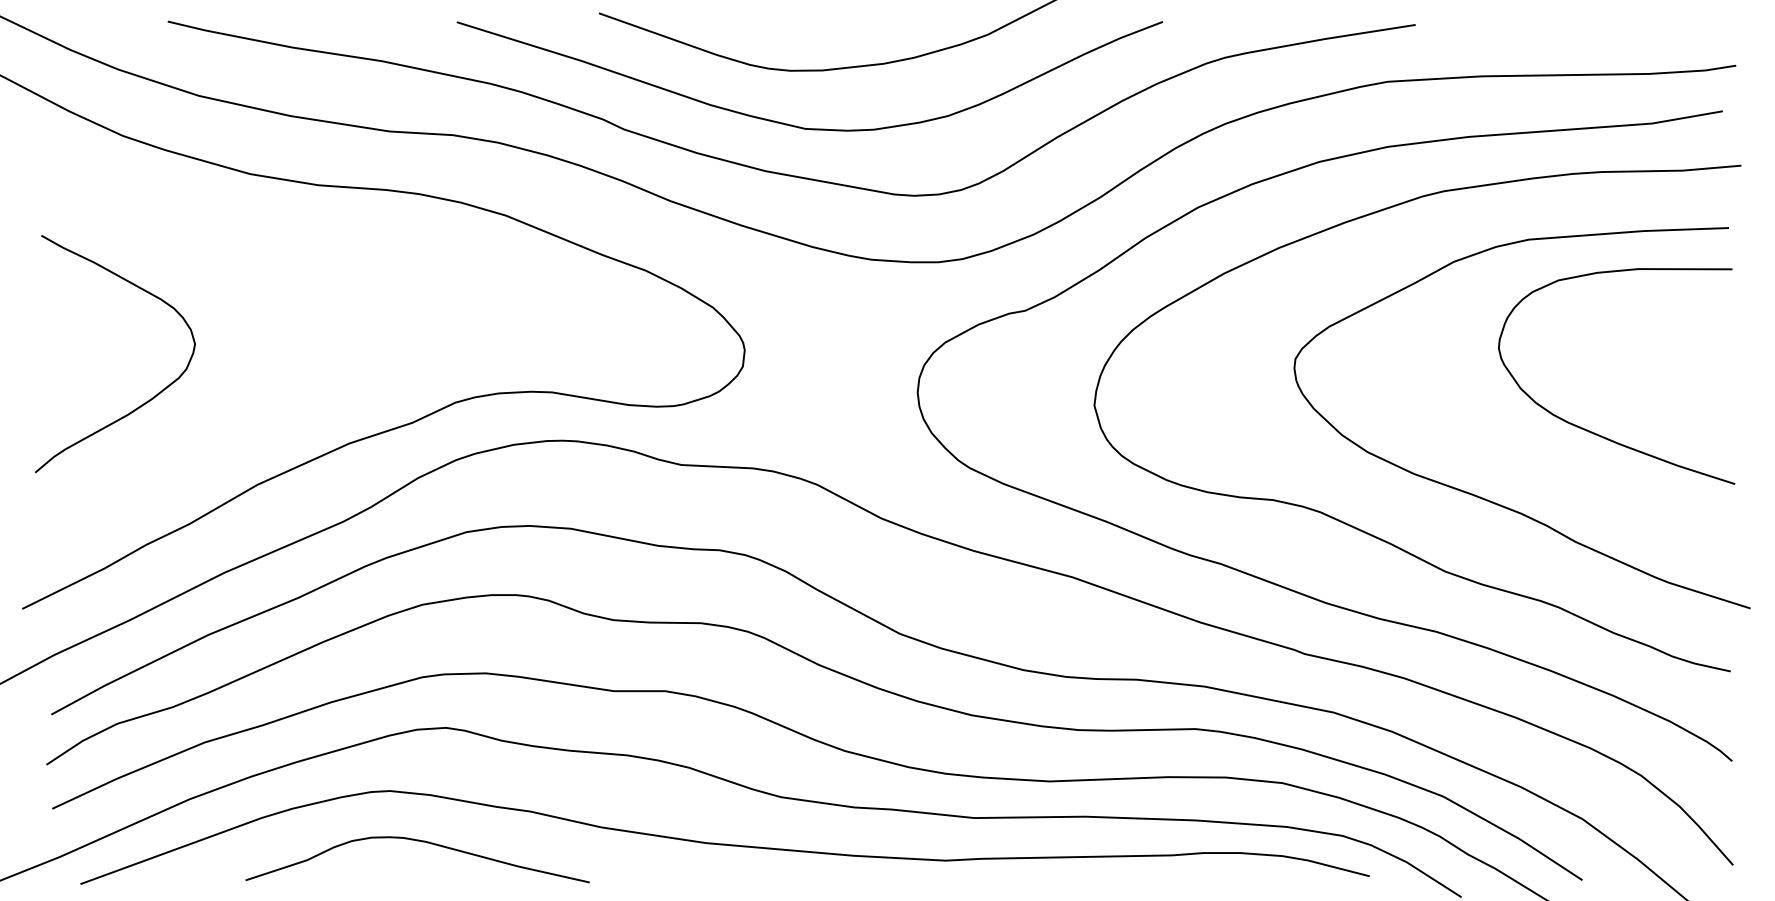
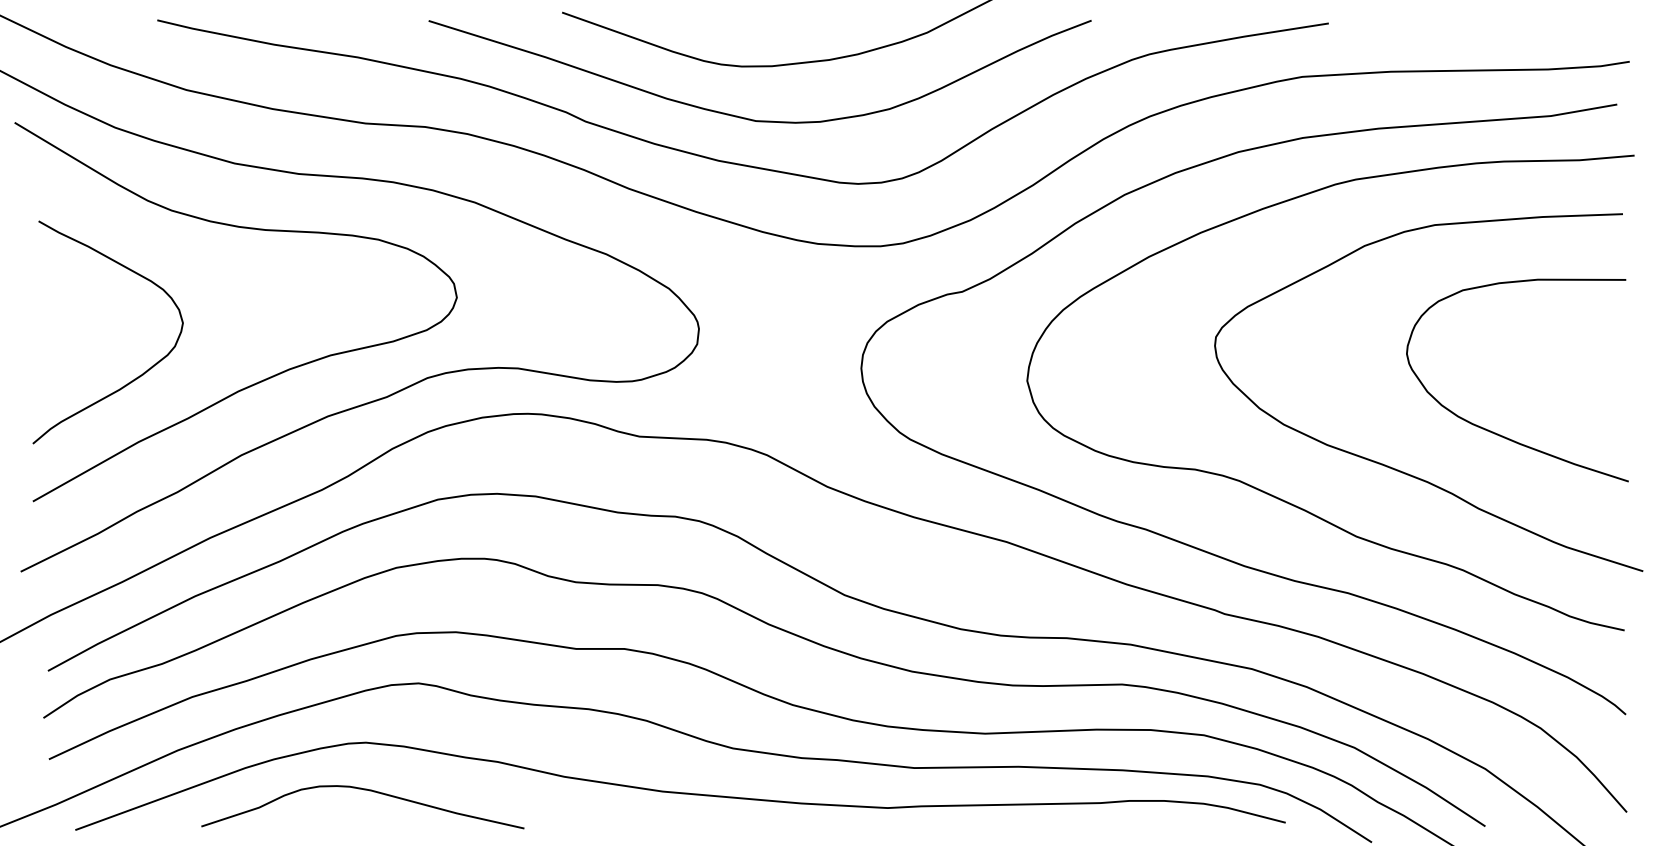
curve: (285, 402) -> (267, 377), added
curve: (1596, 432) -> (1498, 433), moved
curve: (418, 841) -> (363, 790), moved

